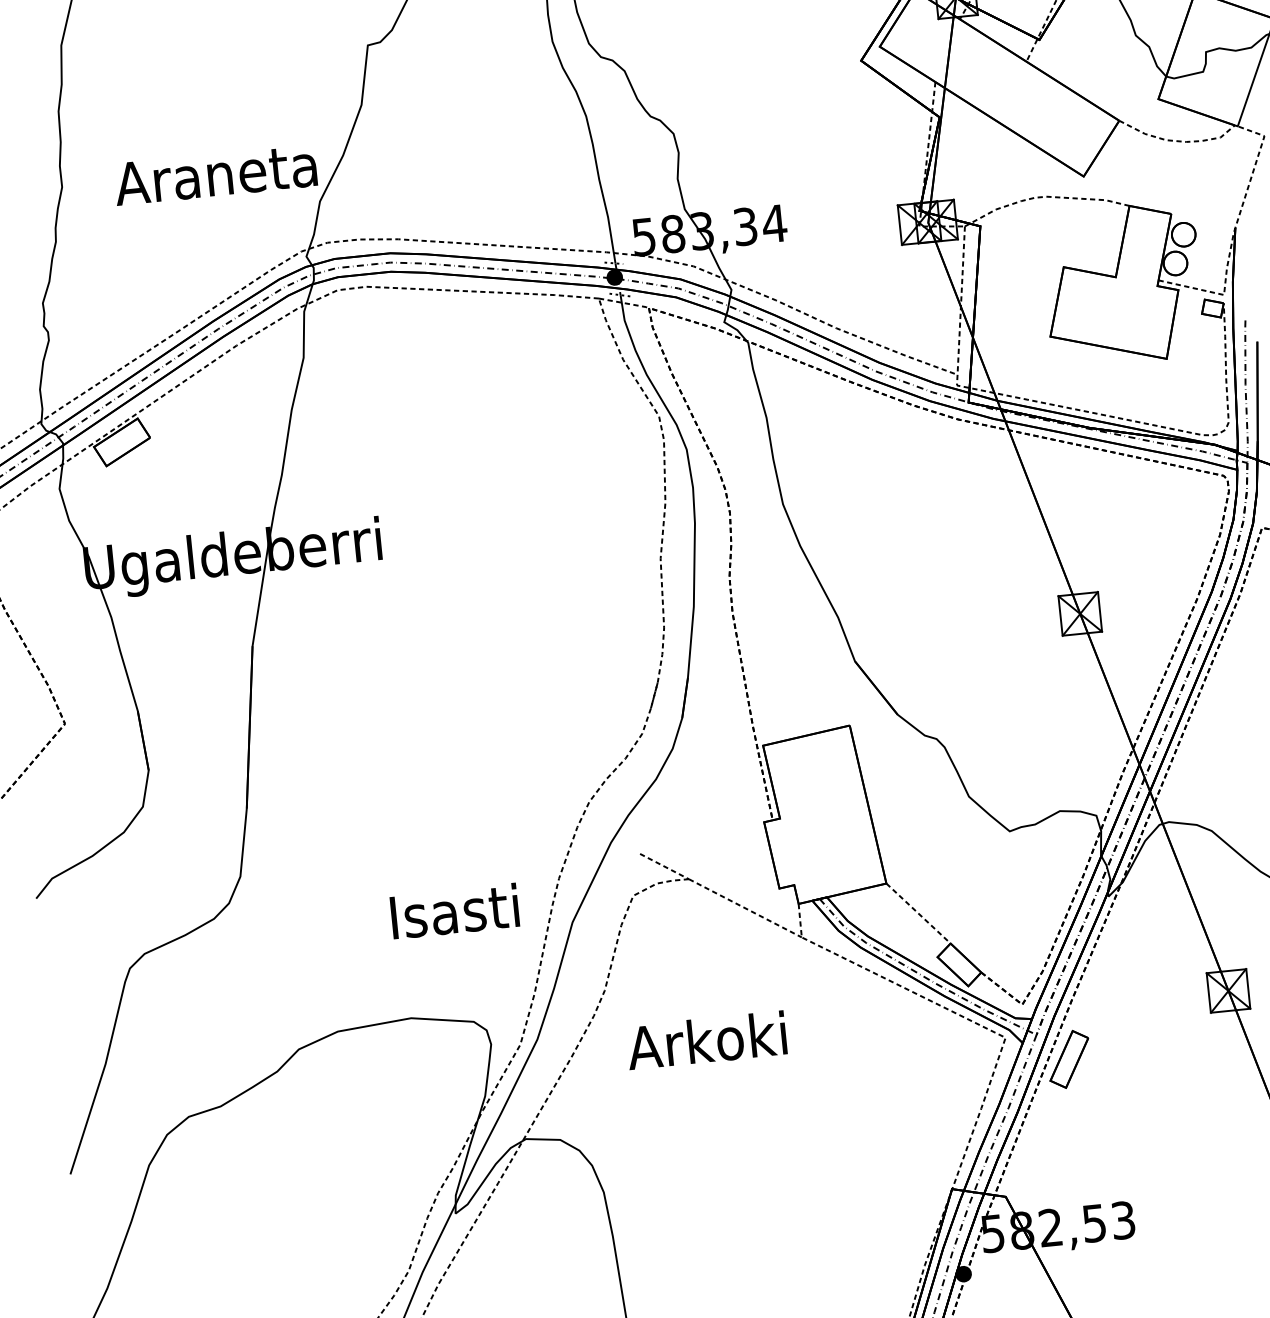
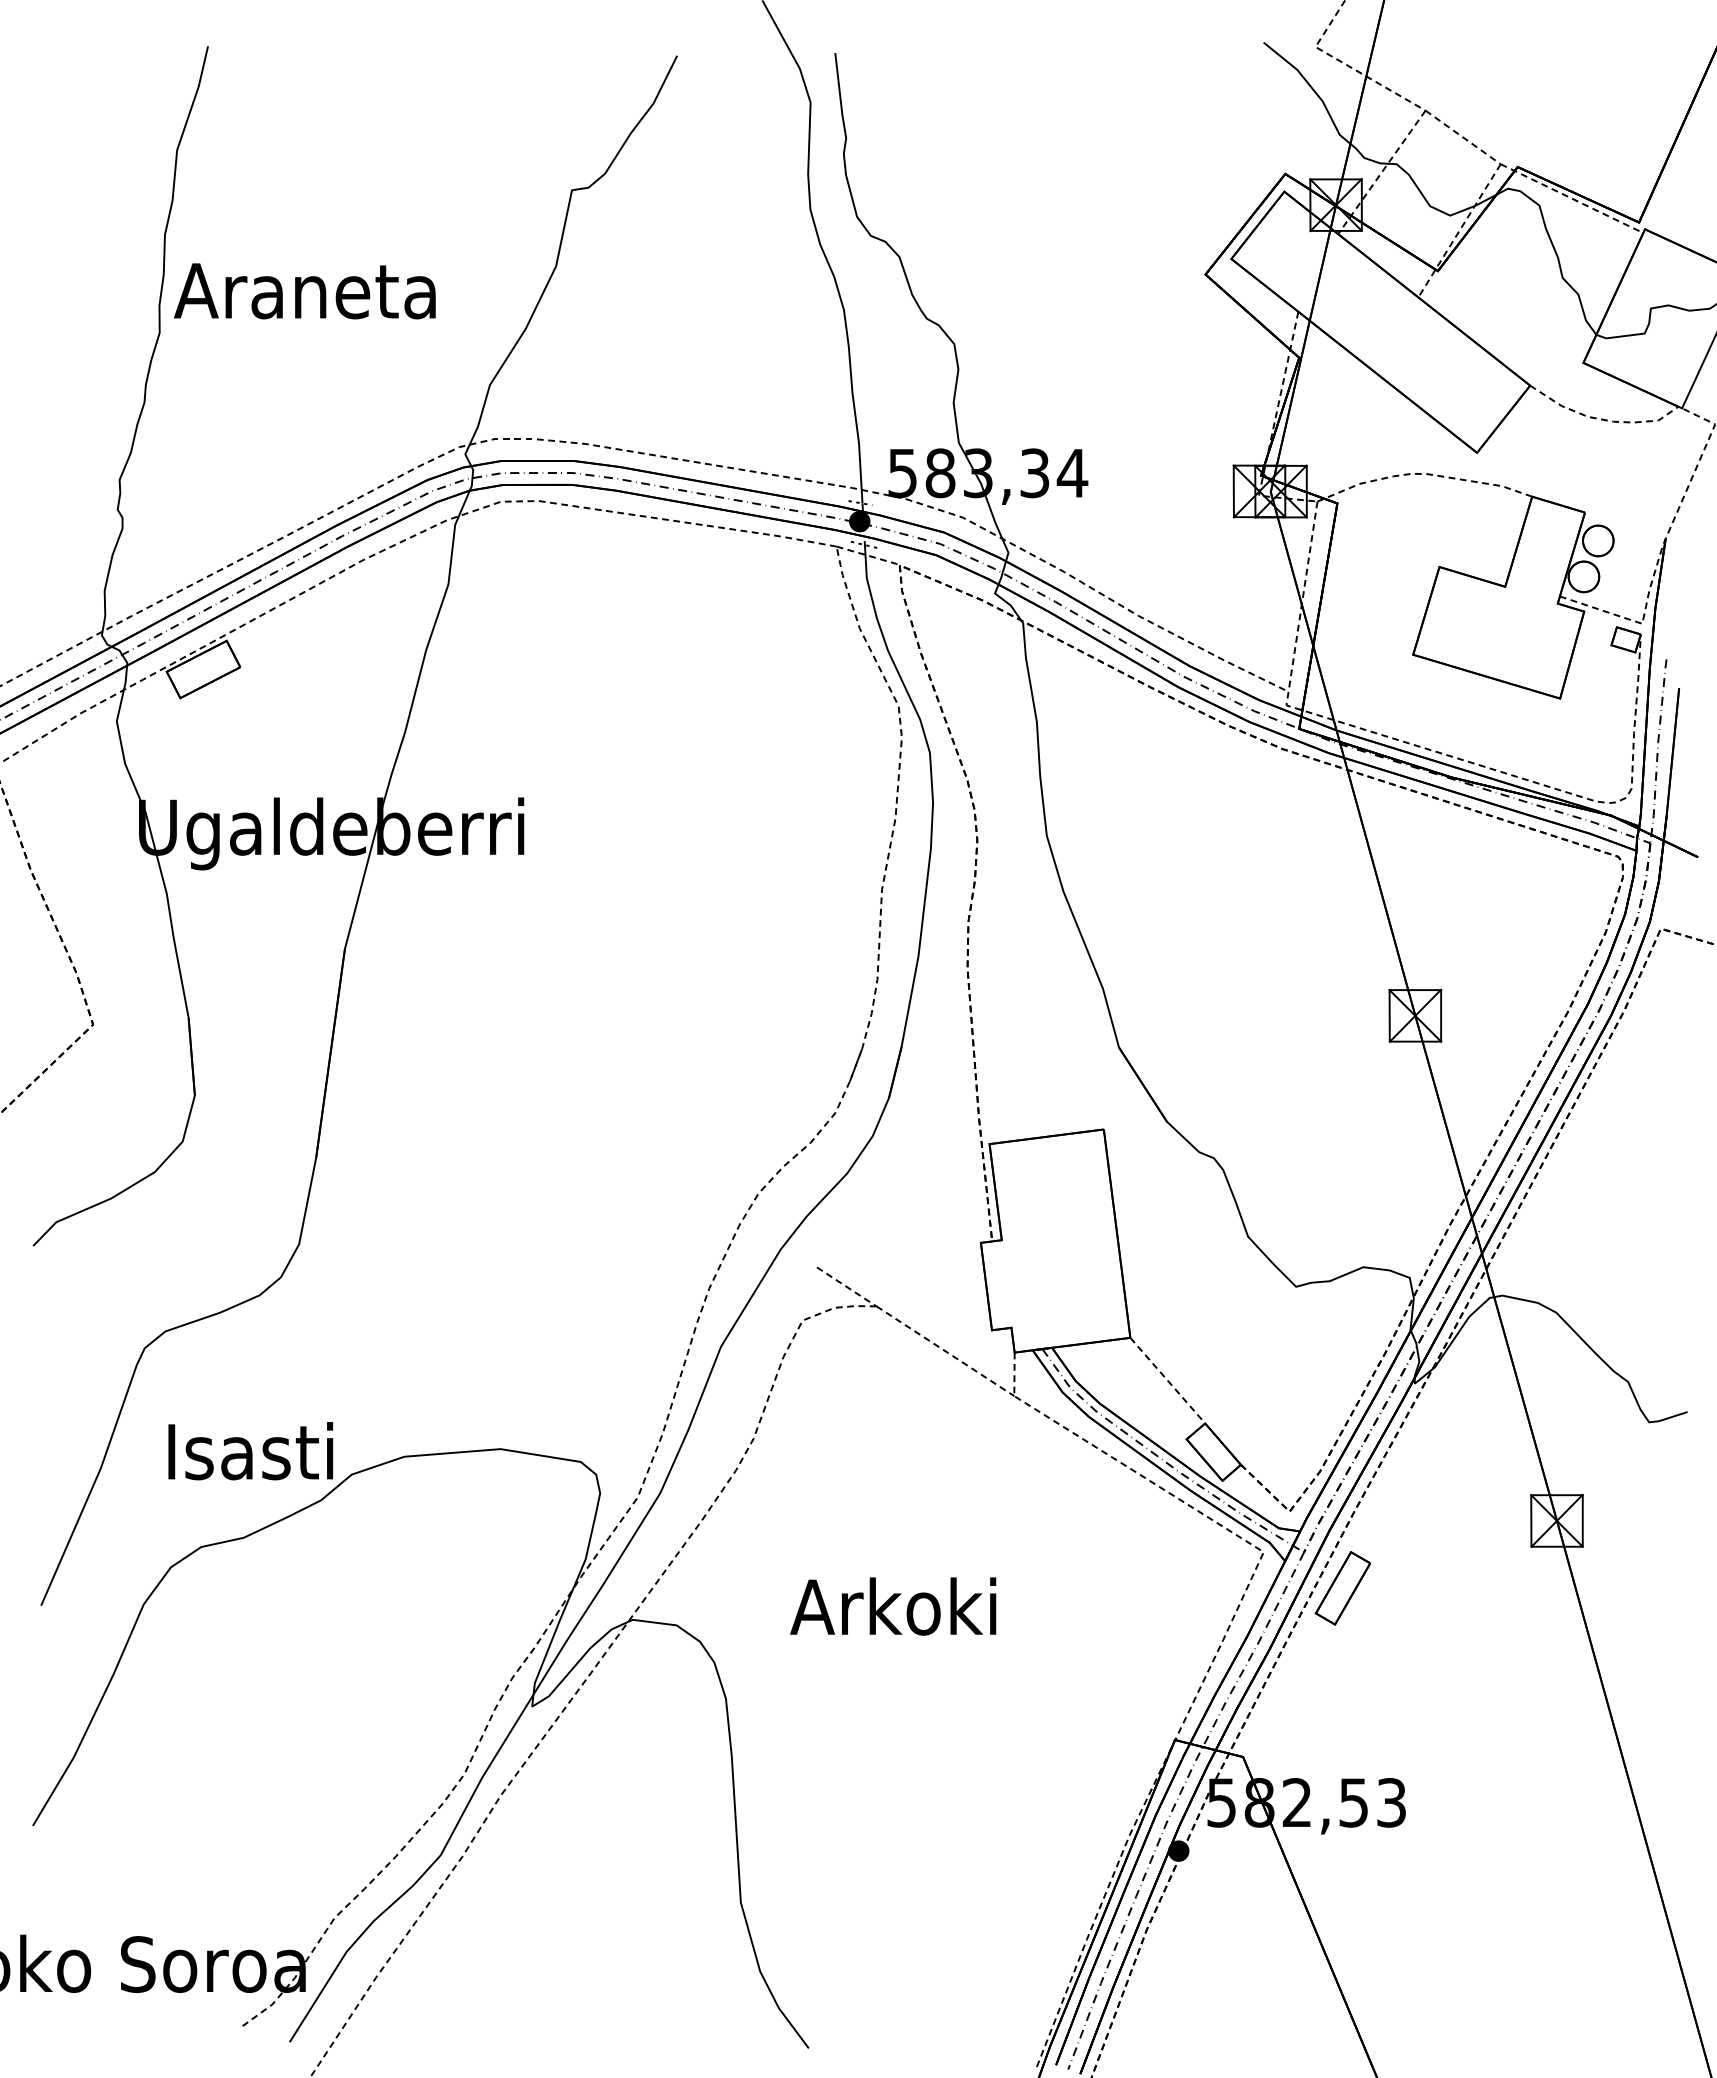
text: (215, 175) -> (304, 291), moved
text: (454, 911) -> (250, 1451), moved
text: (706, 1040) -> (893, 1606), moved

